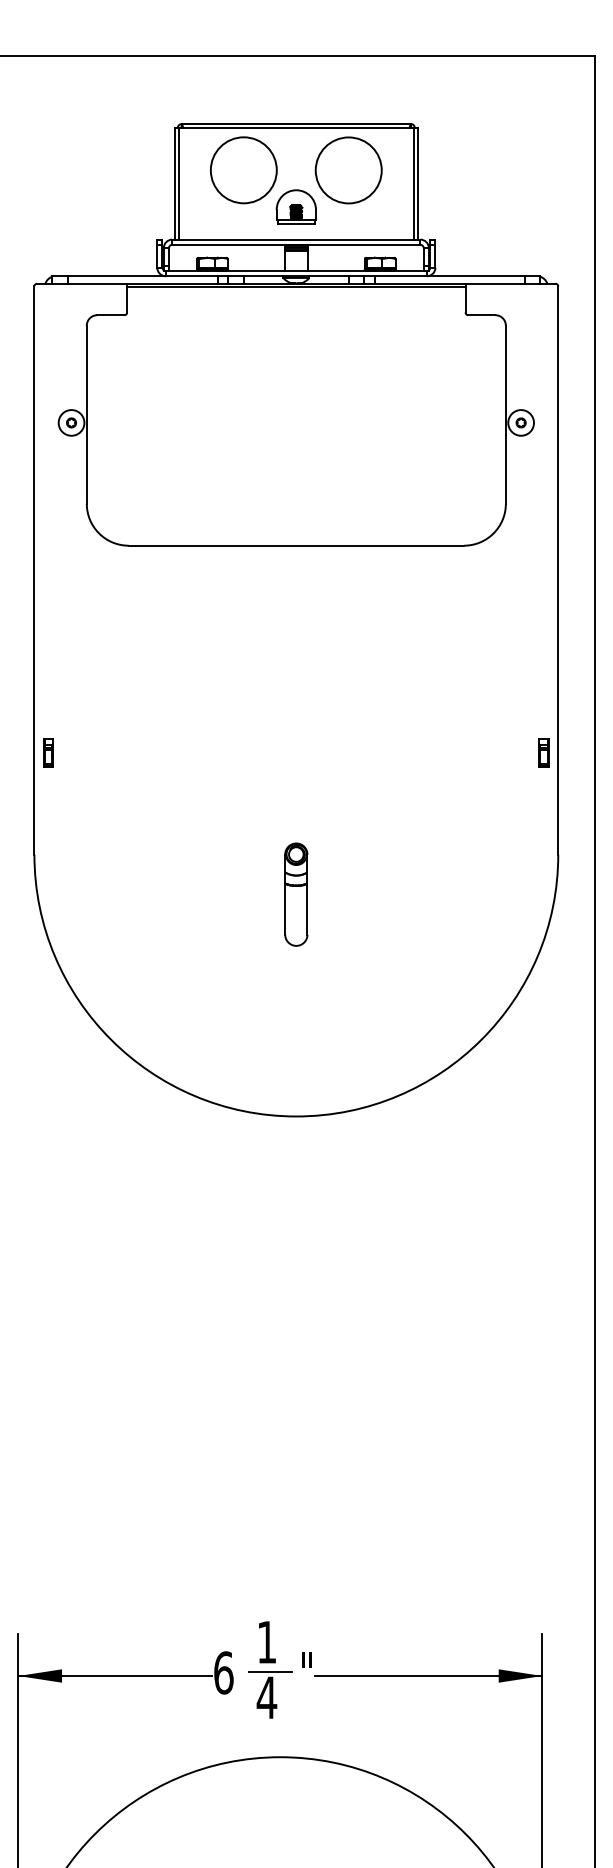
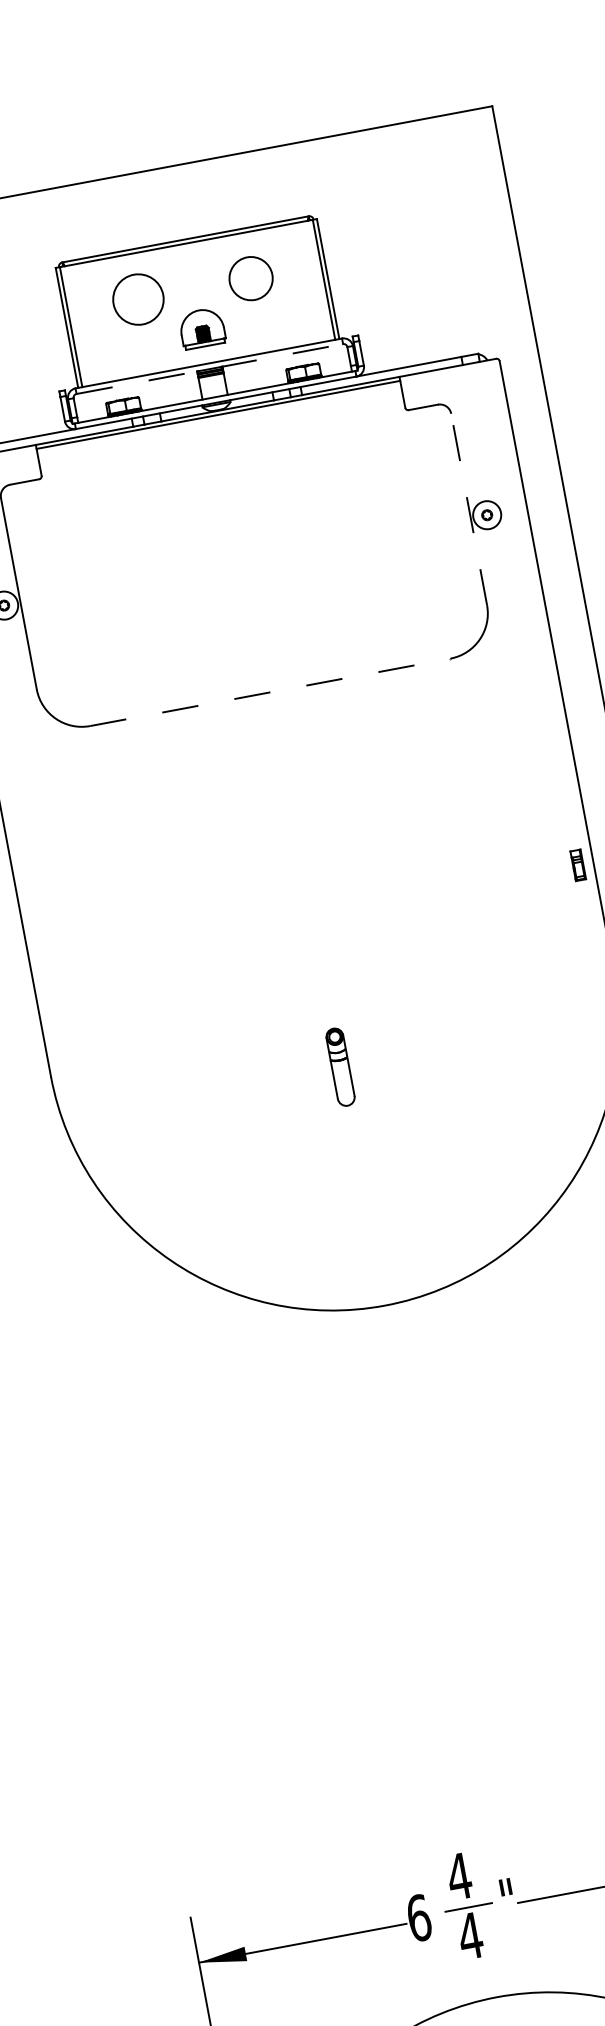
circle: (243, 170) -> (138, 299), size x0.7
circle: (348, 170) -> (250, 278), size x0.6
line: (296, 244) -> (209, 368), solid -> dashed
line: (505, 414) -> (468, 509), solid -> dashed
line: (296, 545) -> (270, 692), solid -> dashed
part: (48, 752) -> (45, 964), removed
part: (296, 894) -> (340, 1067), size x0.7
text: (266, 1642) -> (458, 1876), 1 -> 4

